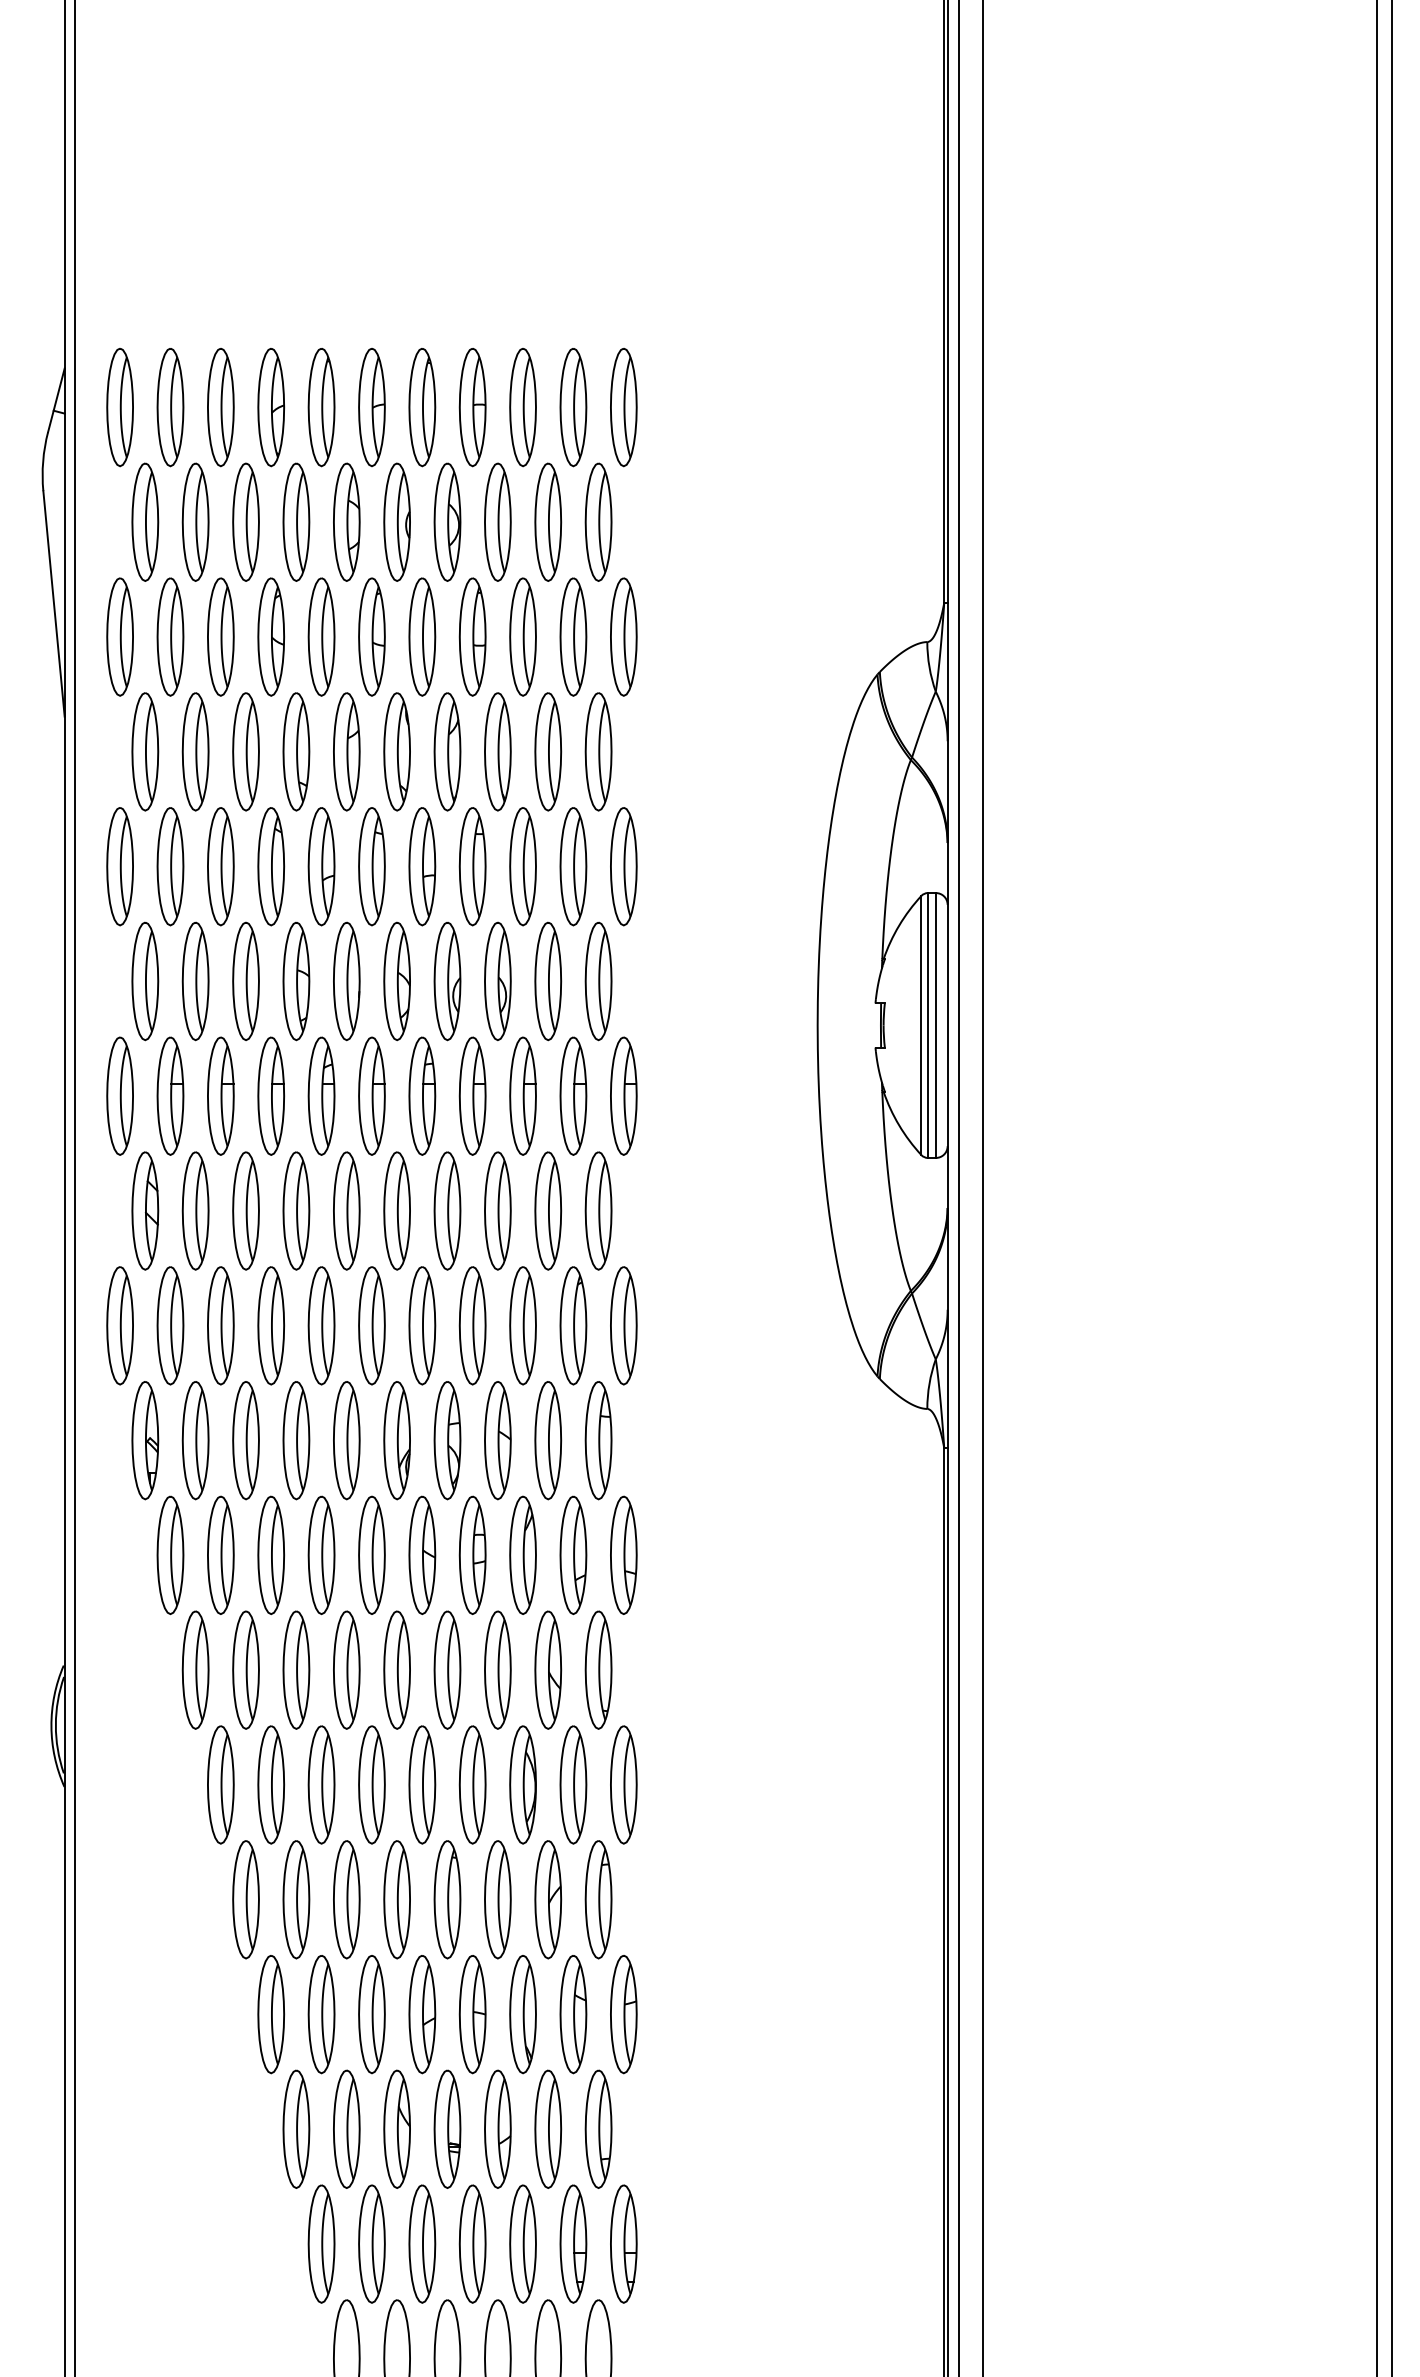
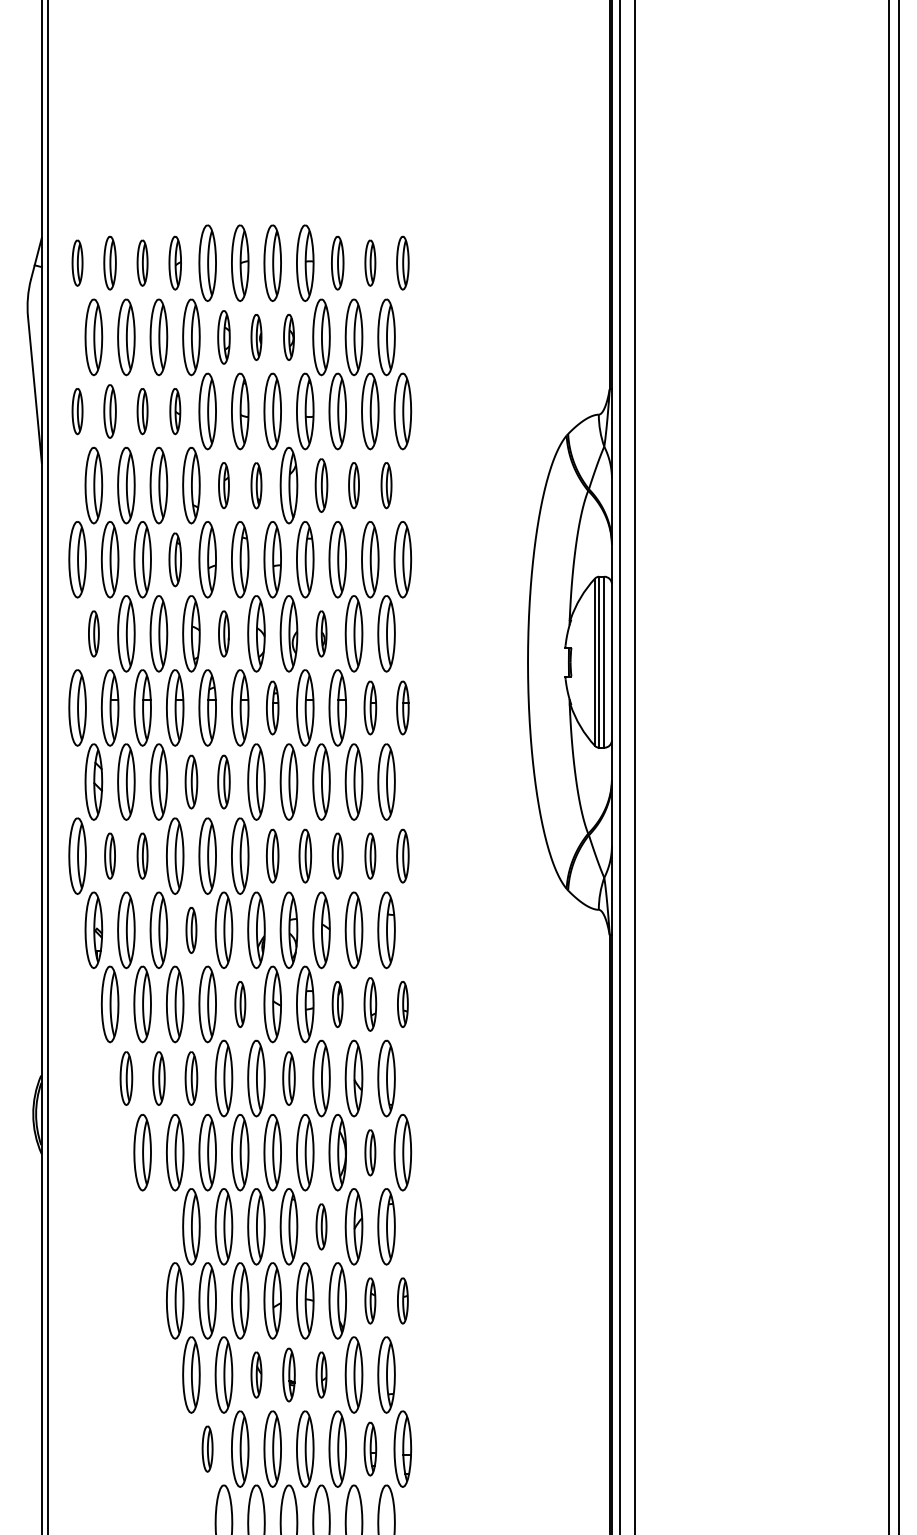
part: (119, 406) -> (77, 262), size x0.6
part: (169, 406) -> (109, 262), size x0.7
part: (220, 406) -> (142, 262), size x0.6
part: (271, 406) -> (175, 262), size x0.7
part: (522, 406) -> (337, 262), size x0.7
part: (573, 406) -> (370, 262), size x0.6
part: (623, 406) -> (402, 262), size x0.7
part: (346, 522) -> (223, 337), size x0.7
part: (397, 522) -> (256, 337), size x0.6
part: (446, 522) -> (288, 337), size x0.6
part: (119, 637) -> (77, 411), size x0.6
part: (169, 637) -> (109, 411), size x0.7
part: (220, 637) -> (142, 411), size x0.6
part: (271, 637) -> (175, 411), size x0.6
part: (346, 751) -> (223, 485), size x0.6
part: (397, 751) -> (256, 485), size x0.6
part: (497, 751) -> (321, 485), size x0.7
part: (547, 751) -> (353, 485), size x0.6
part: (598, 751) -> (386, 485), size x0.6
part: (271, 866) -> (175, 559), size x0.7
part: (144, 980) -> (93, 633), size x0.6
part: (346, 980) -> (223, 633), size x0.6
part: (497, 980) -> (321, 633), size x0.6
part: (421, 1095) -> (272, 707), size x0.7
part: (573, 1095) -> (370, 707), size x0.7
part: (623, 1095) -> (402, 707), size x0.7
part: (296, 1210) -> (191, 781), size x0.7
part: (346, 1210) -> (223, 781), size x0.7
part: (169, 1324) -> (109, 855), size x0.6
part: (220, 1324) -> (142, 855), size x0.6
part: (421, 1324) -> (272, 855), size x0.7
part: (473, 1324) -> (305, 855), size x0.7
part: (522, 1324) -> (337, 855), size x0.6
part: (573, 1324) -> (370, 855), size x0.6
part: (623, 1324) -> (402, 855), size x0.7
part: (296, 1440) -> (191, 930), size x0.6
part: (372, 1555) -> (240, 1004), size x0.6
part: (522, 1555) -> (337, 1004), size x0.6
part: (573, 1555) -> (370, 1004), size x0.7
part: (623, 1555) -> (402, 1004), size x0.6
part: (195, 1670) -> (126, 1078), size x0.7
part: (245, 1670) -> (158, 1078), size x0.7
part: (296, 1670) -> (191, 1078), size x0.7
part: (446, 1670) -> (288, 1078), size x0.7
part: (573, 1784) -> (370, 1152), size x0.6
part: (245, 1899) -> (158, 1226), removed
part: (497, 1899) -> (321, 1226), size x0.6
part: (573, 2013) -> (370, 1300), size x0.6
part: (623, 2013) -> (402, 1300), size x0.6
part: (397, 2128) -> (256, 1374), size x0.6
part: (446, 2128) -> (288, 1374), size x0.7
part: (497, 2128) -> (321, 1374), size x0.6
part: (321, 2243) -> (207, 1448), size x0.6
part: (573, 2243) -> (370, 1448), size x0.7

